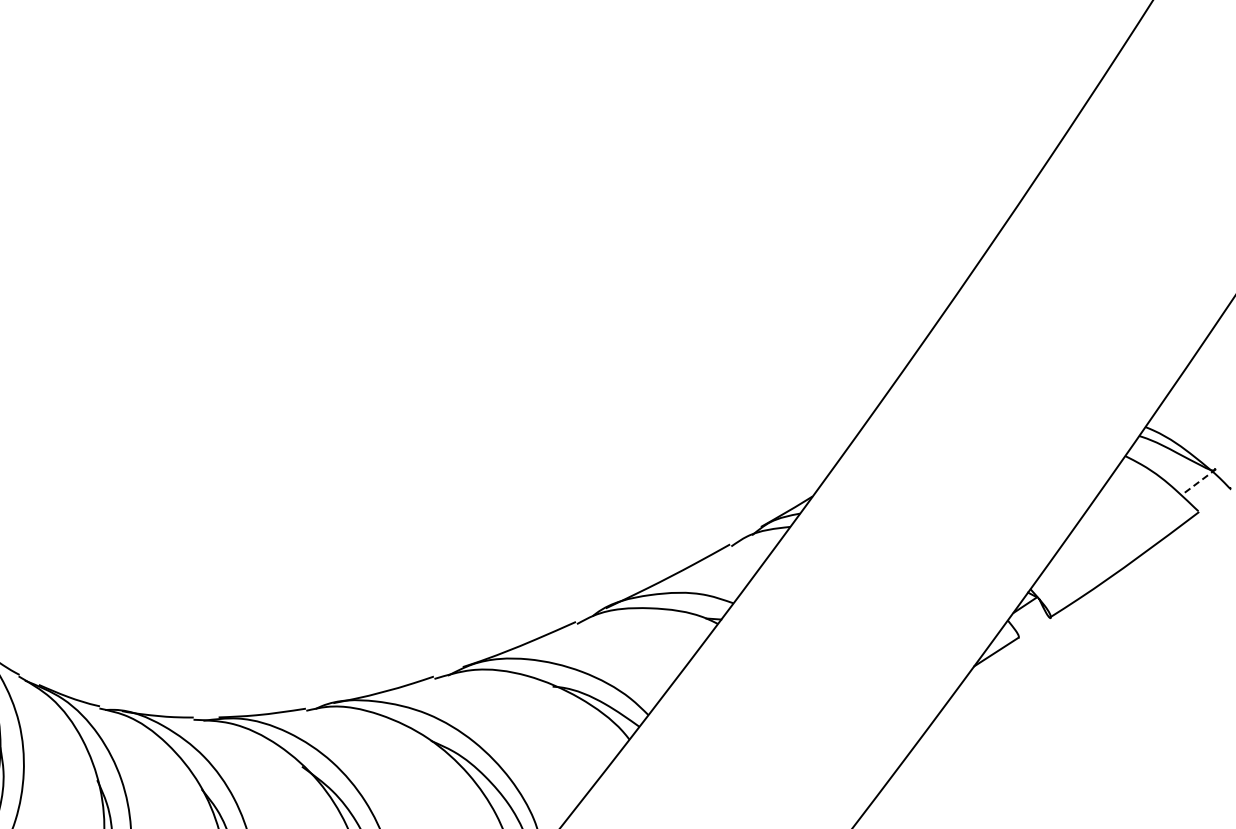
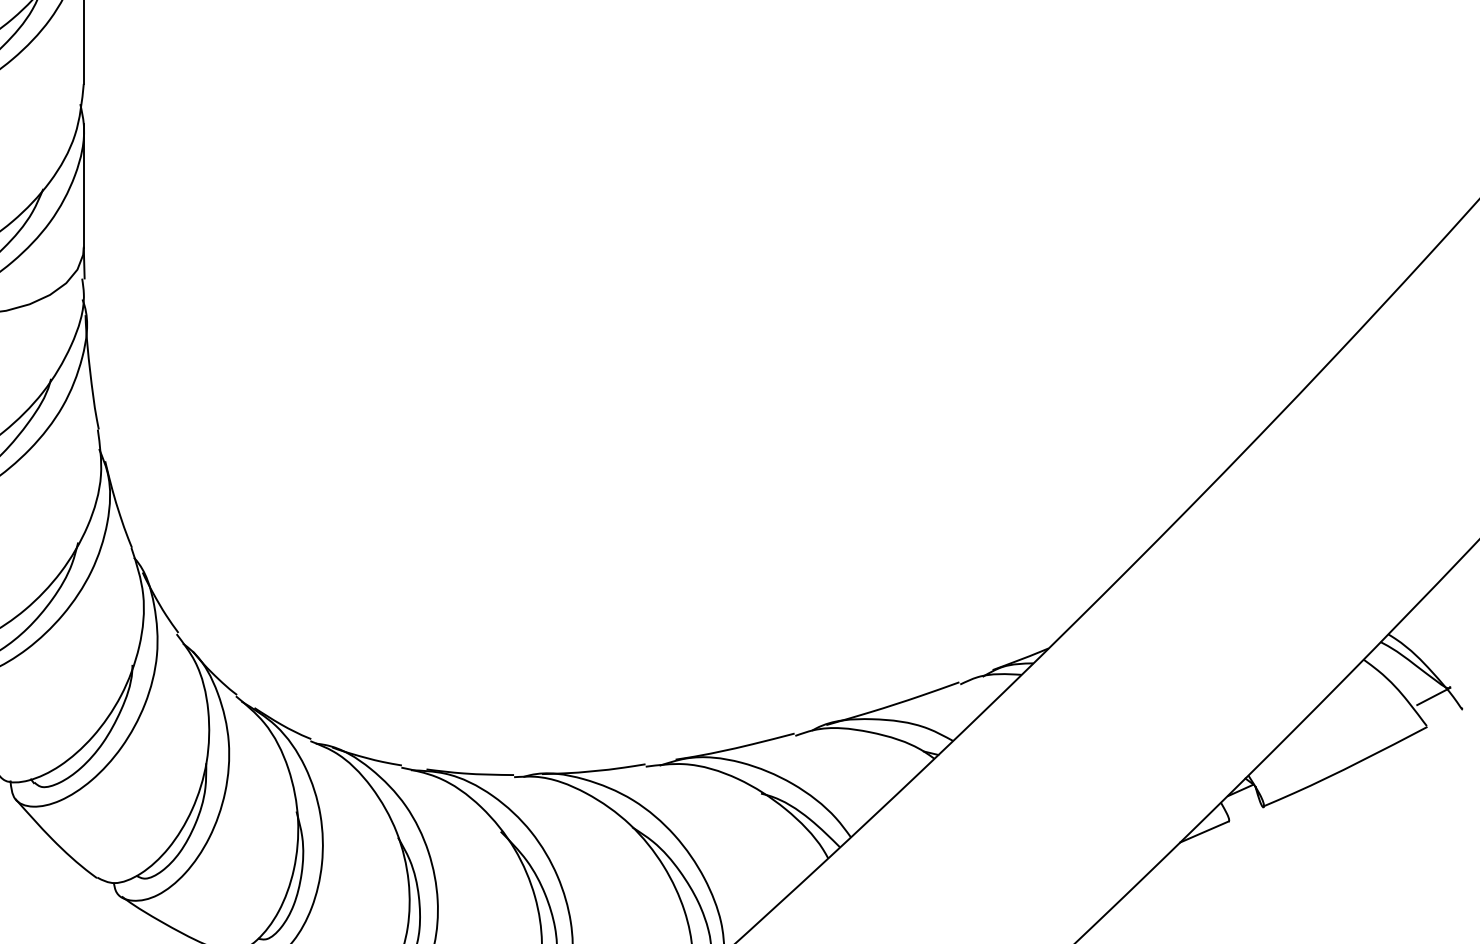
line: (1200, 481) -> (1433, 696), dashed -> solid

